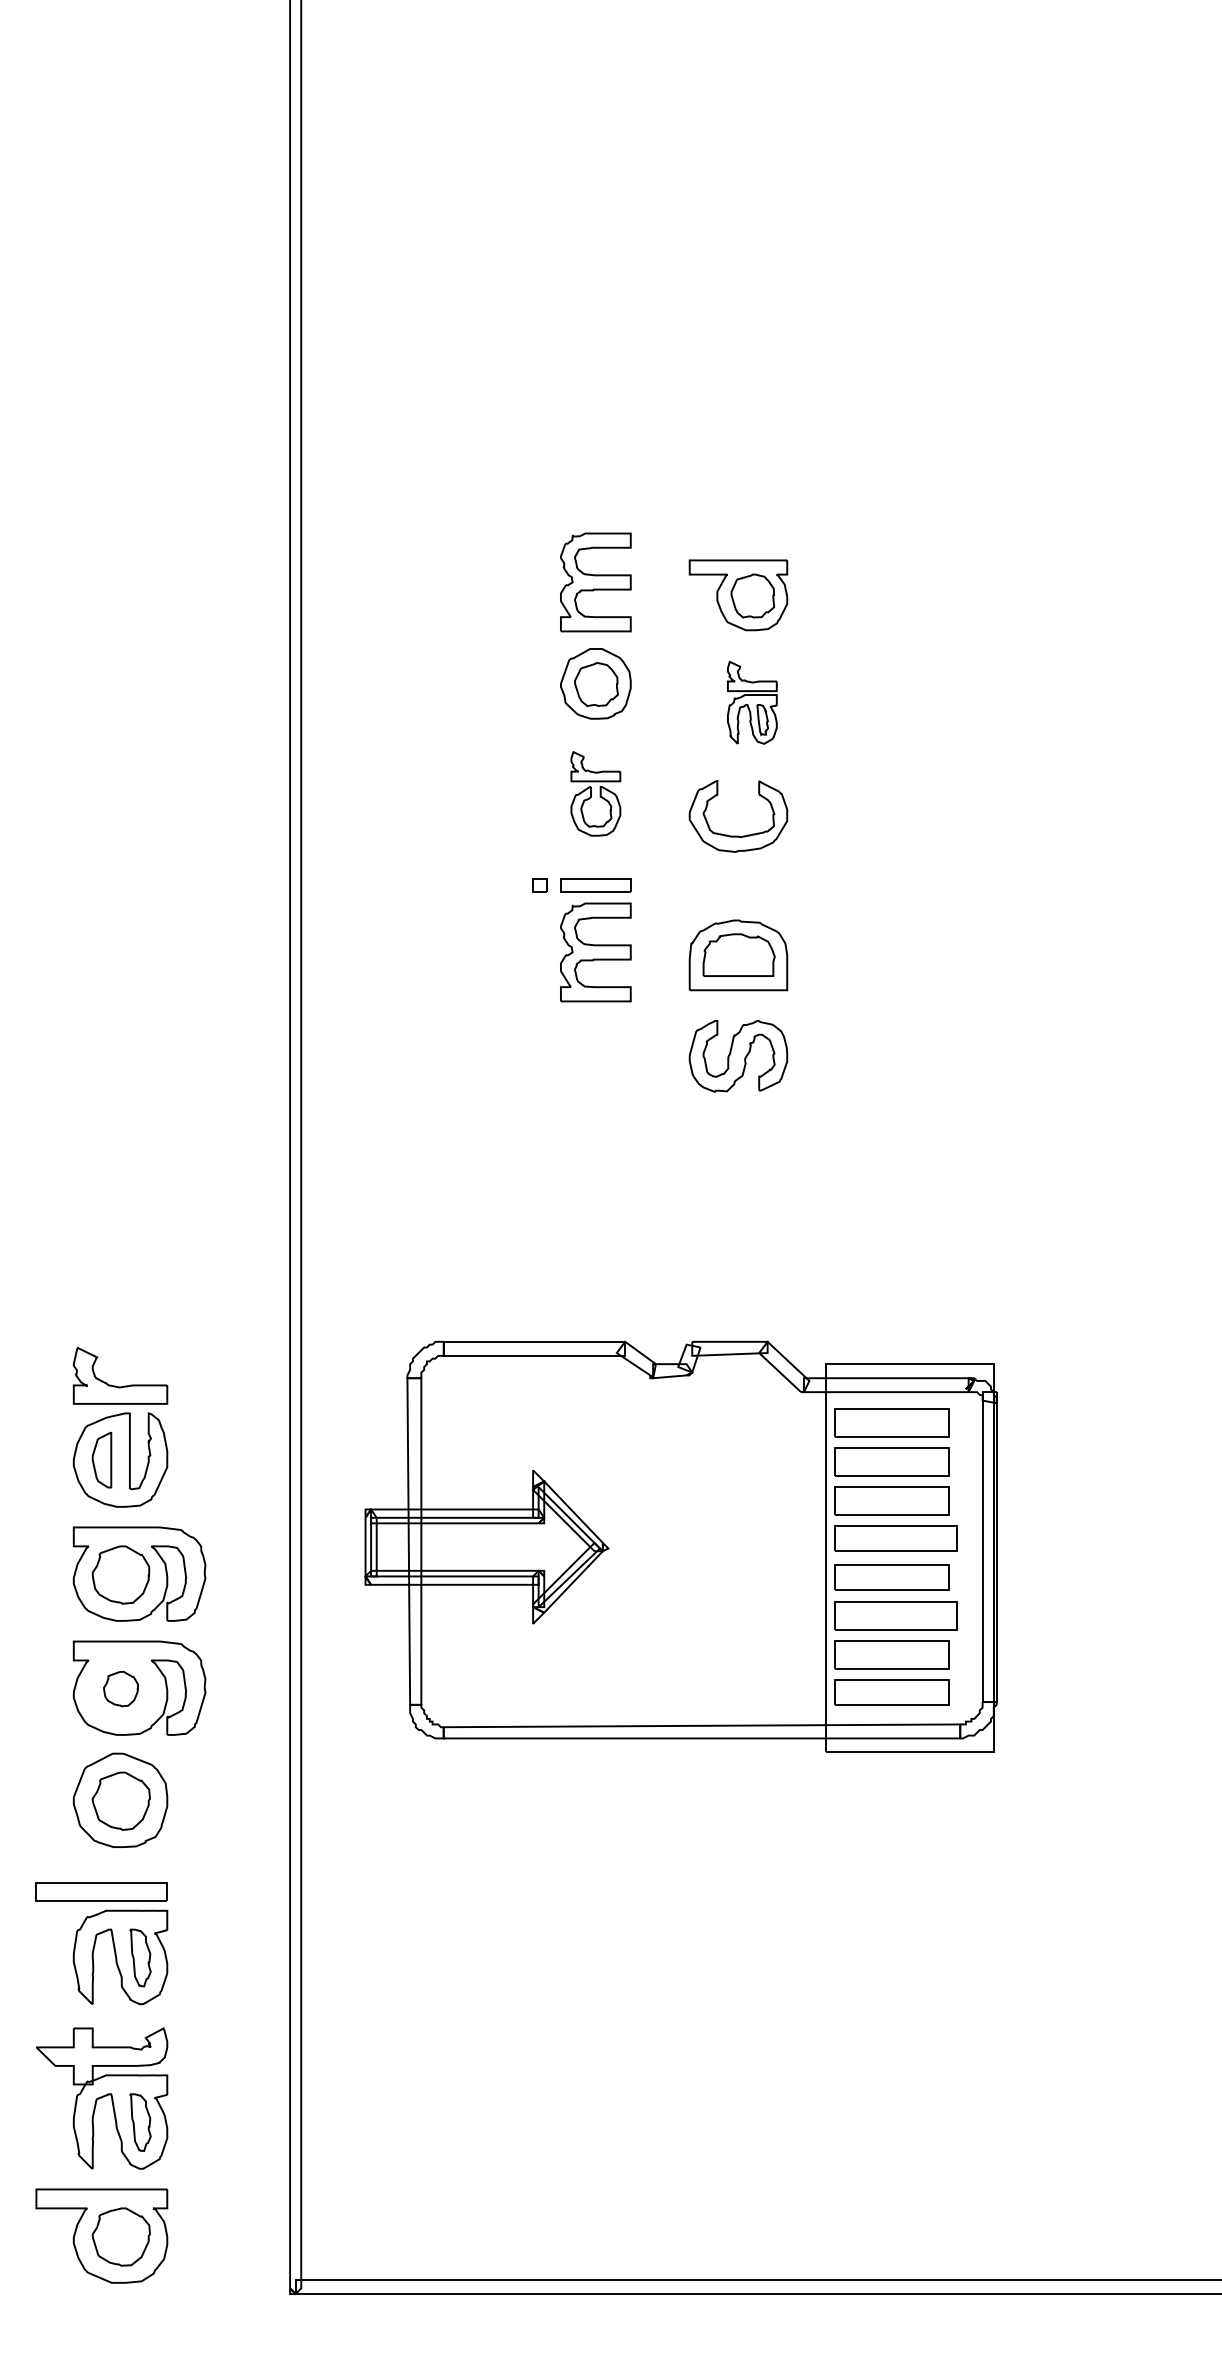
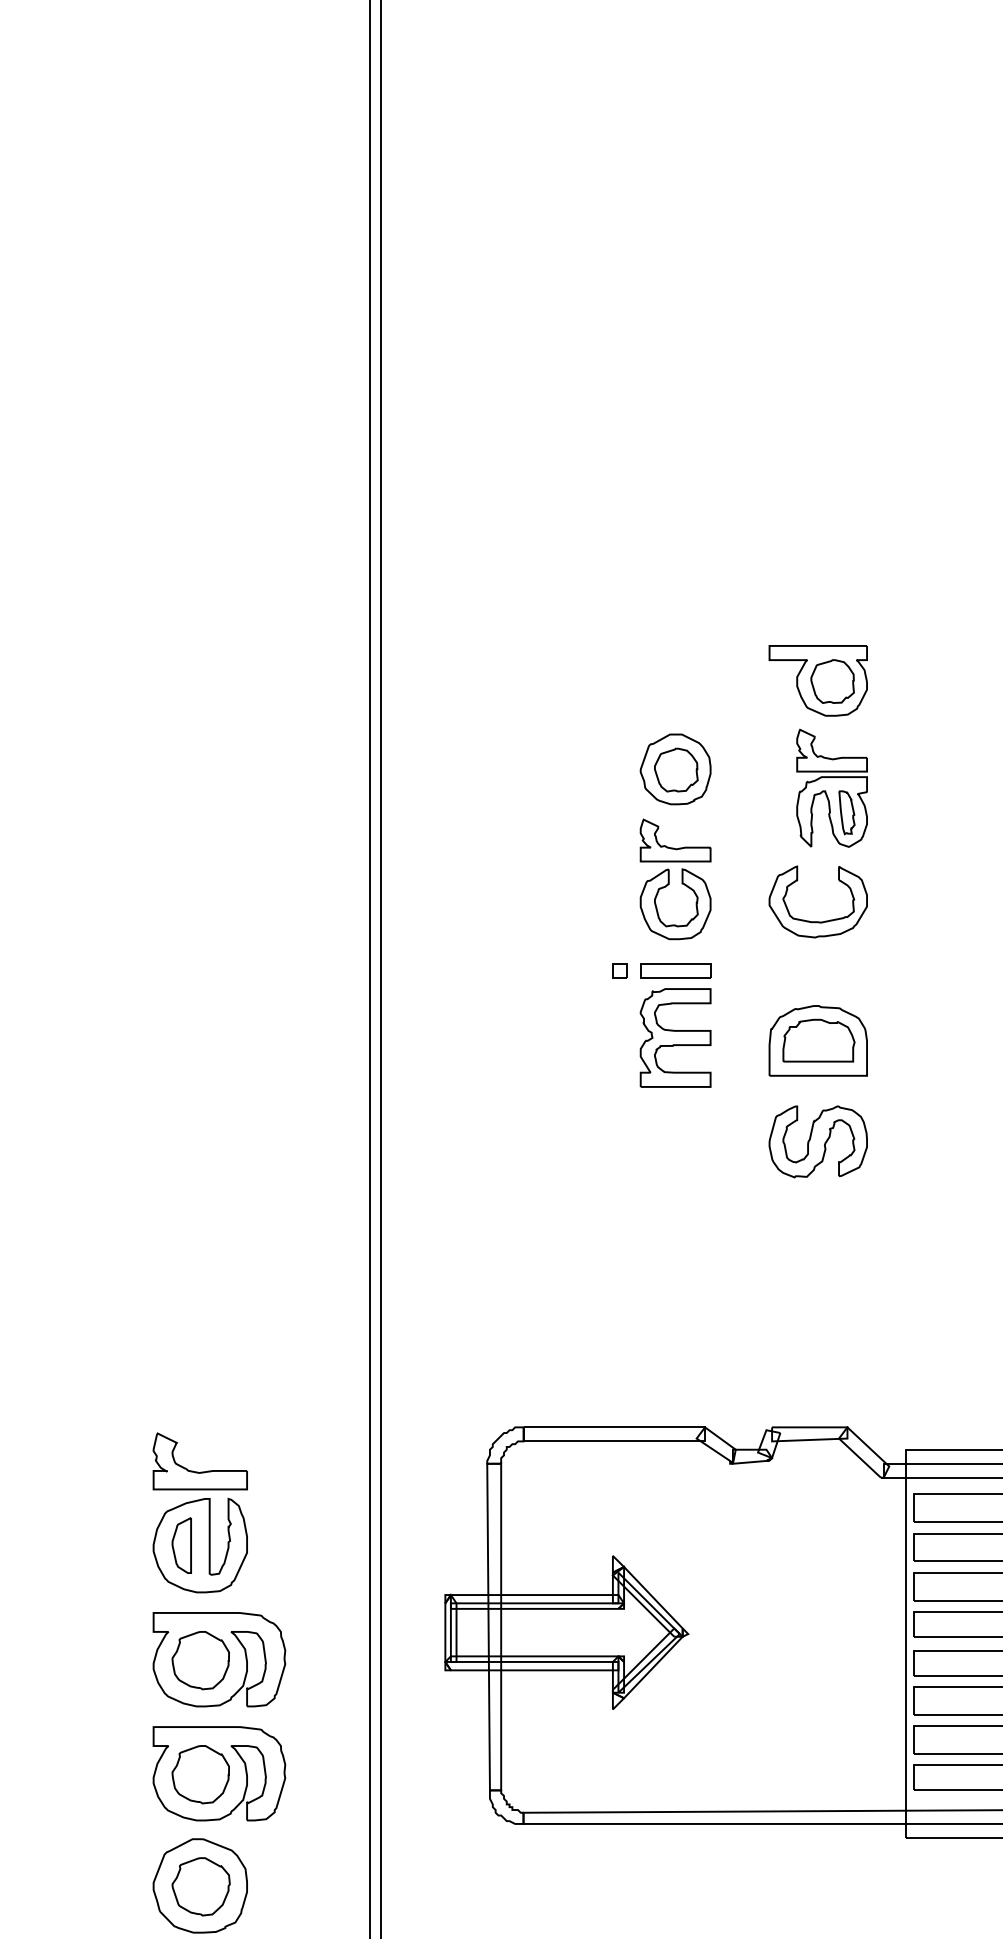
part: (595, 582) -> (675, 668), removed
part: (752, 702) -> (832, 788), size x1.43
part: (595, 793) -> (675, 879), size x1.43
part: (120, 1688) -> (200, 1774), size x1.67

